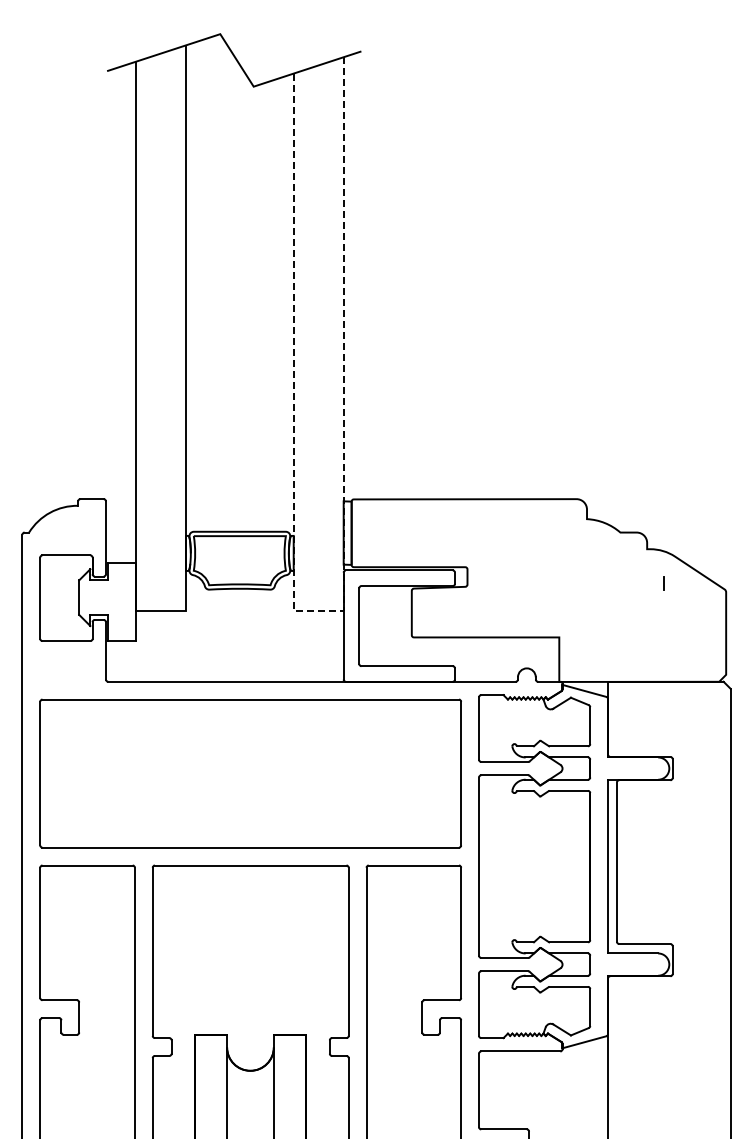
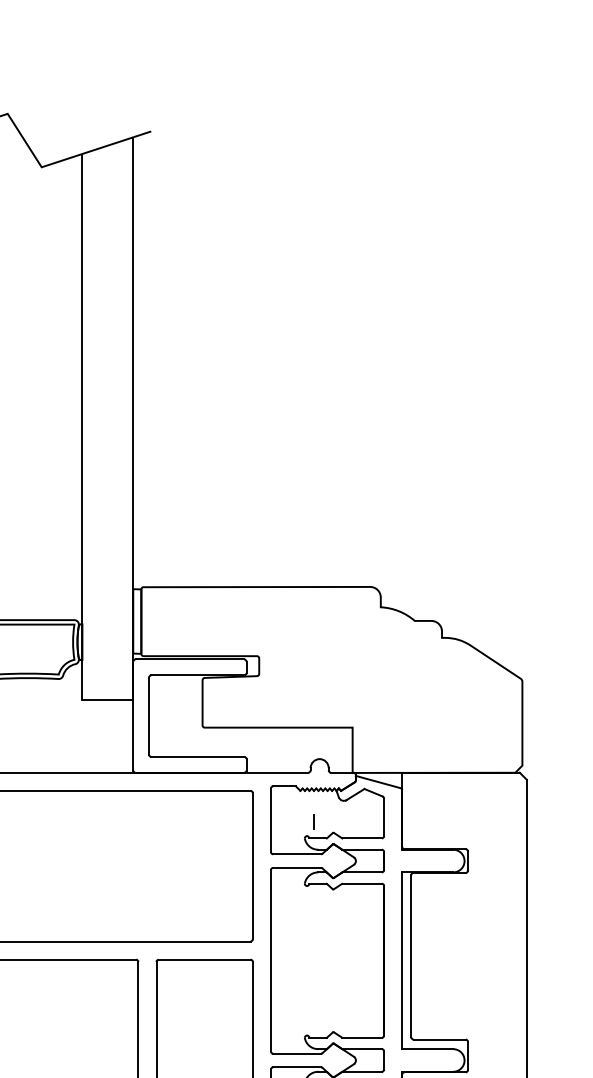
line: (663, 583) -> (313, 822), moved
line: (326, 610) -> (115, 700), dashed -> solid

